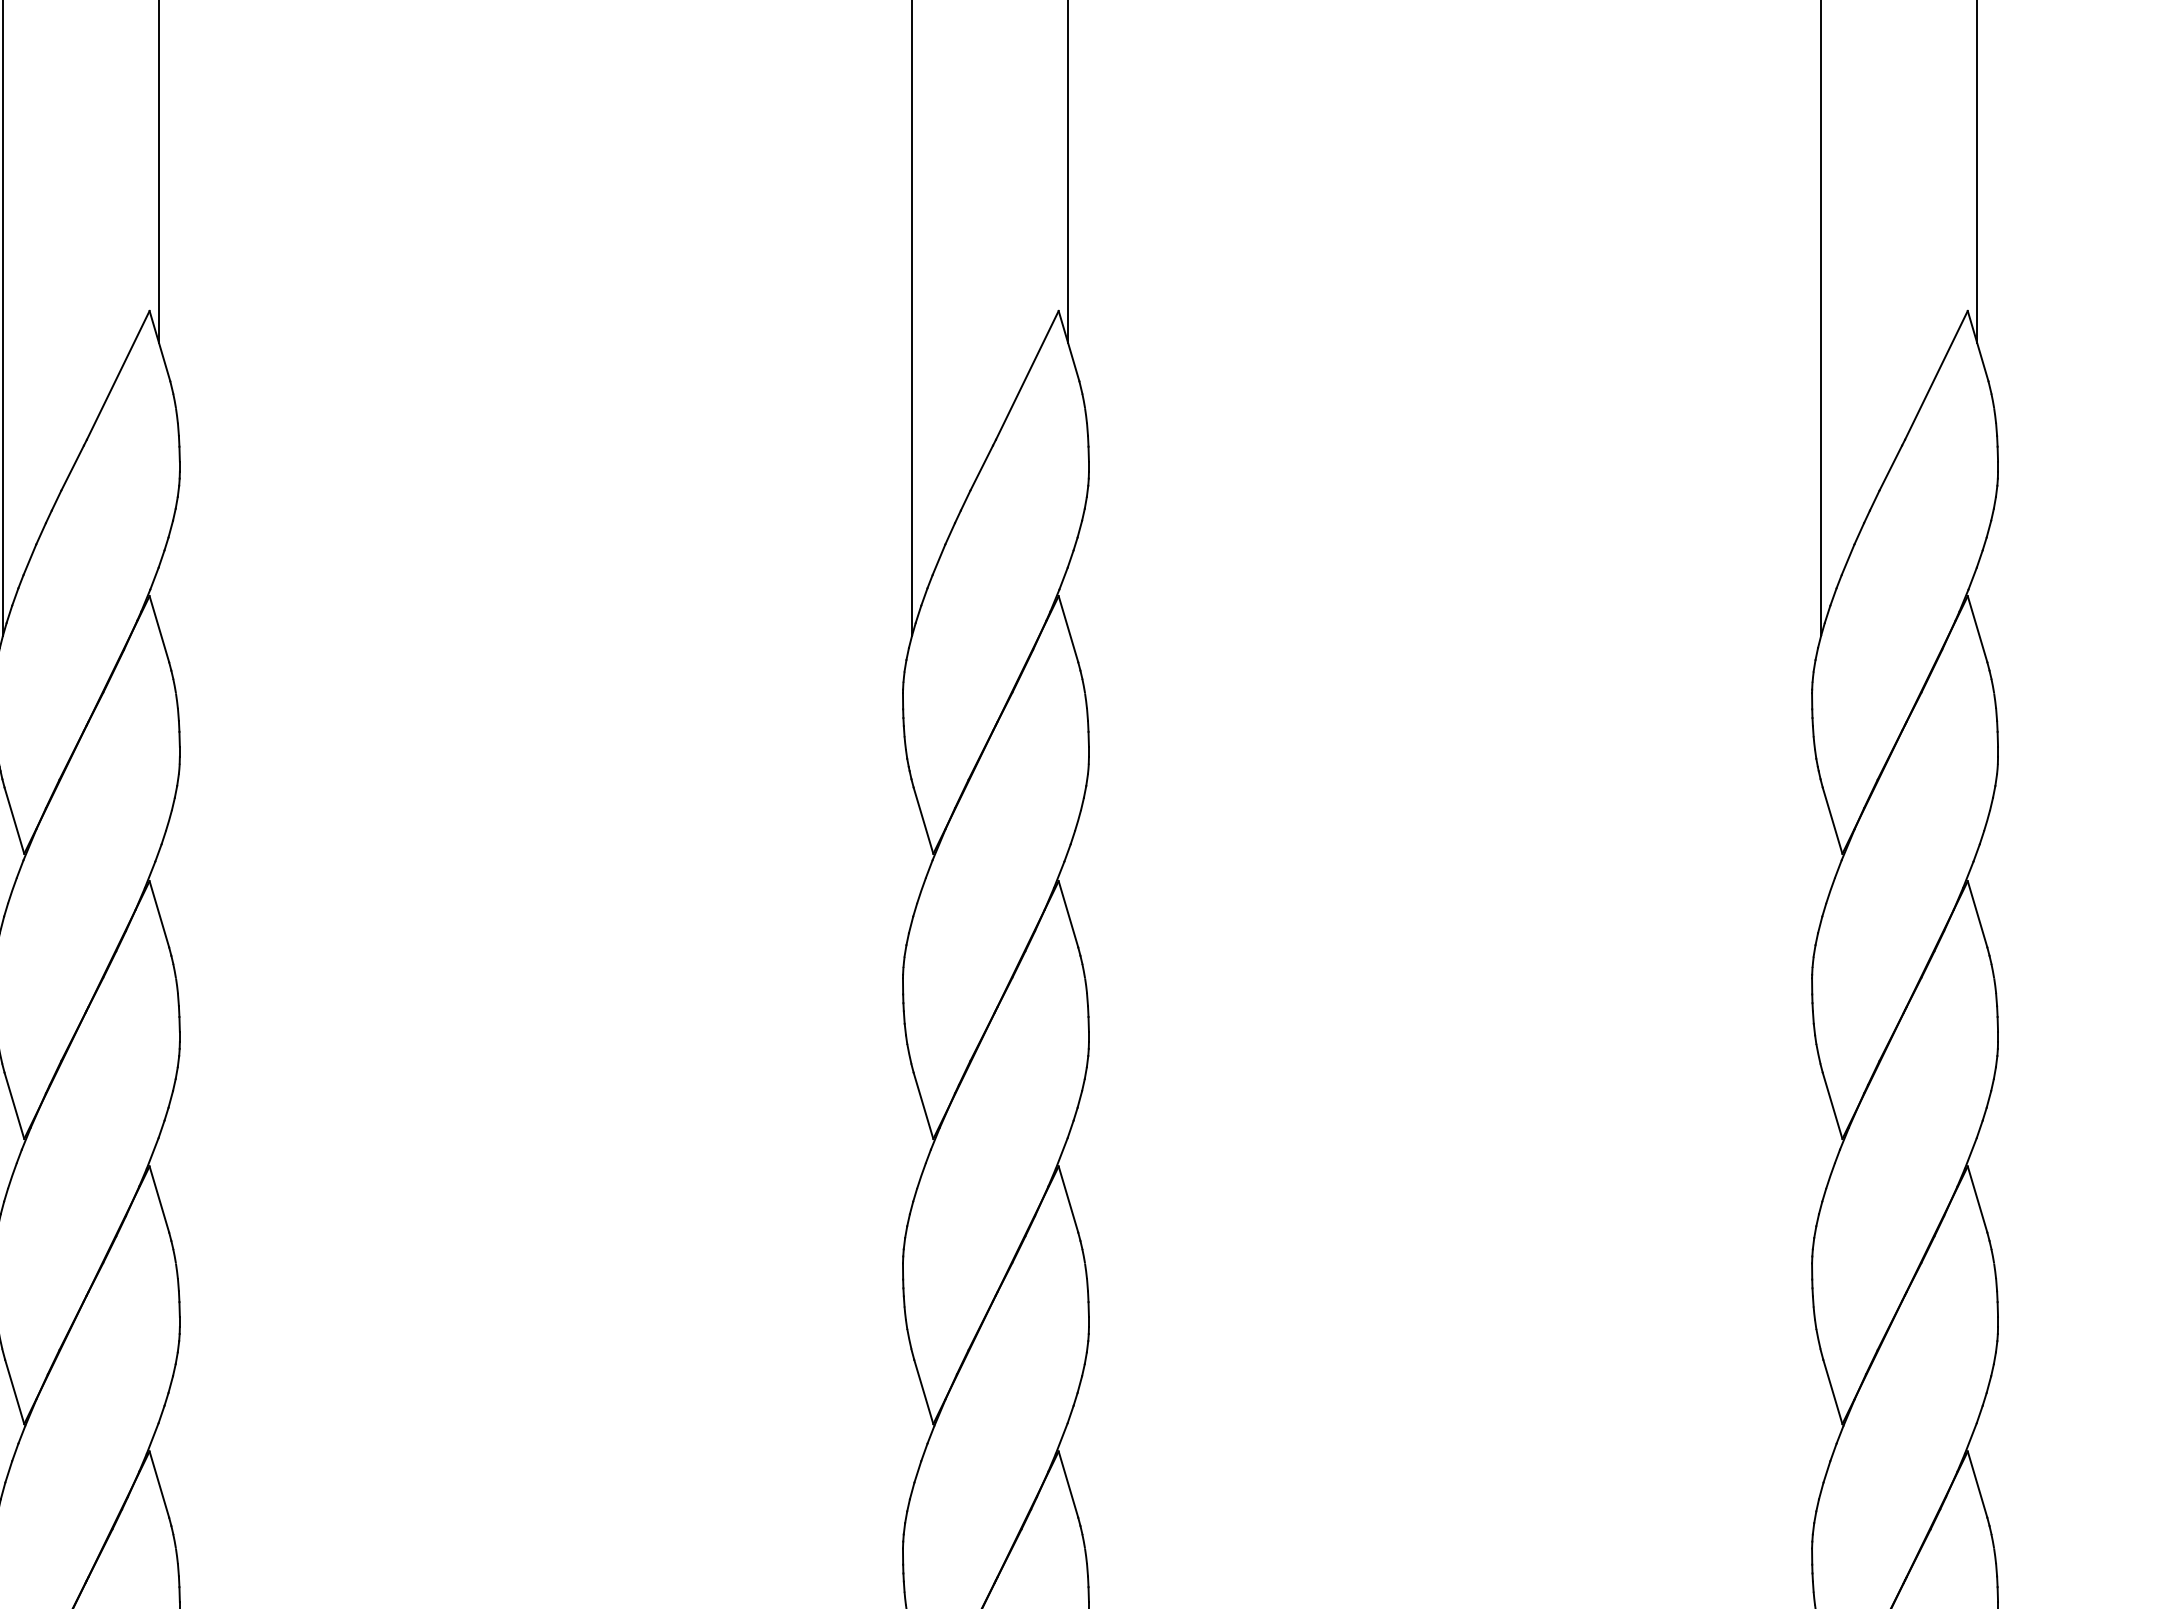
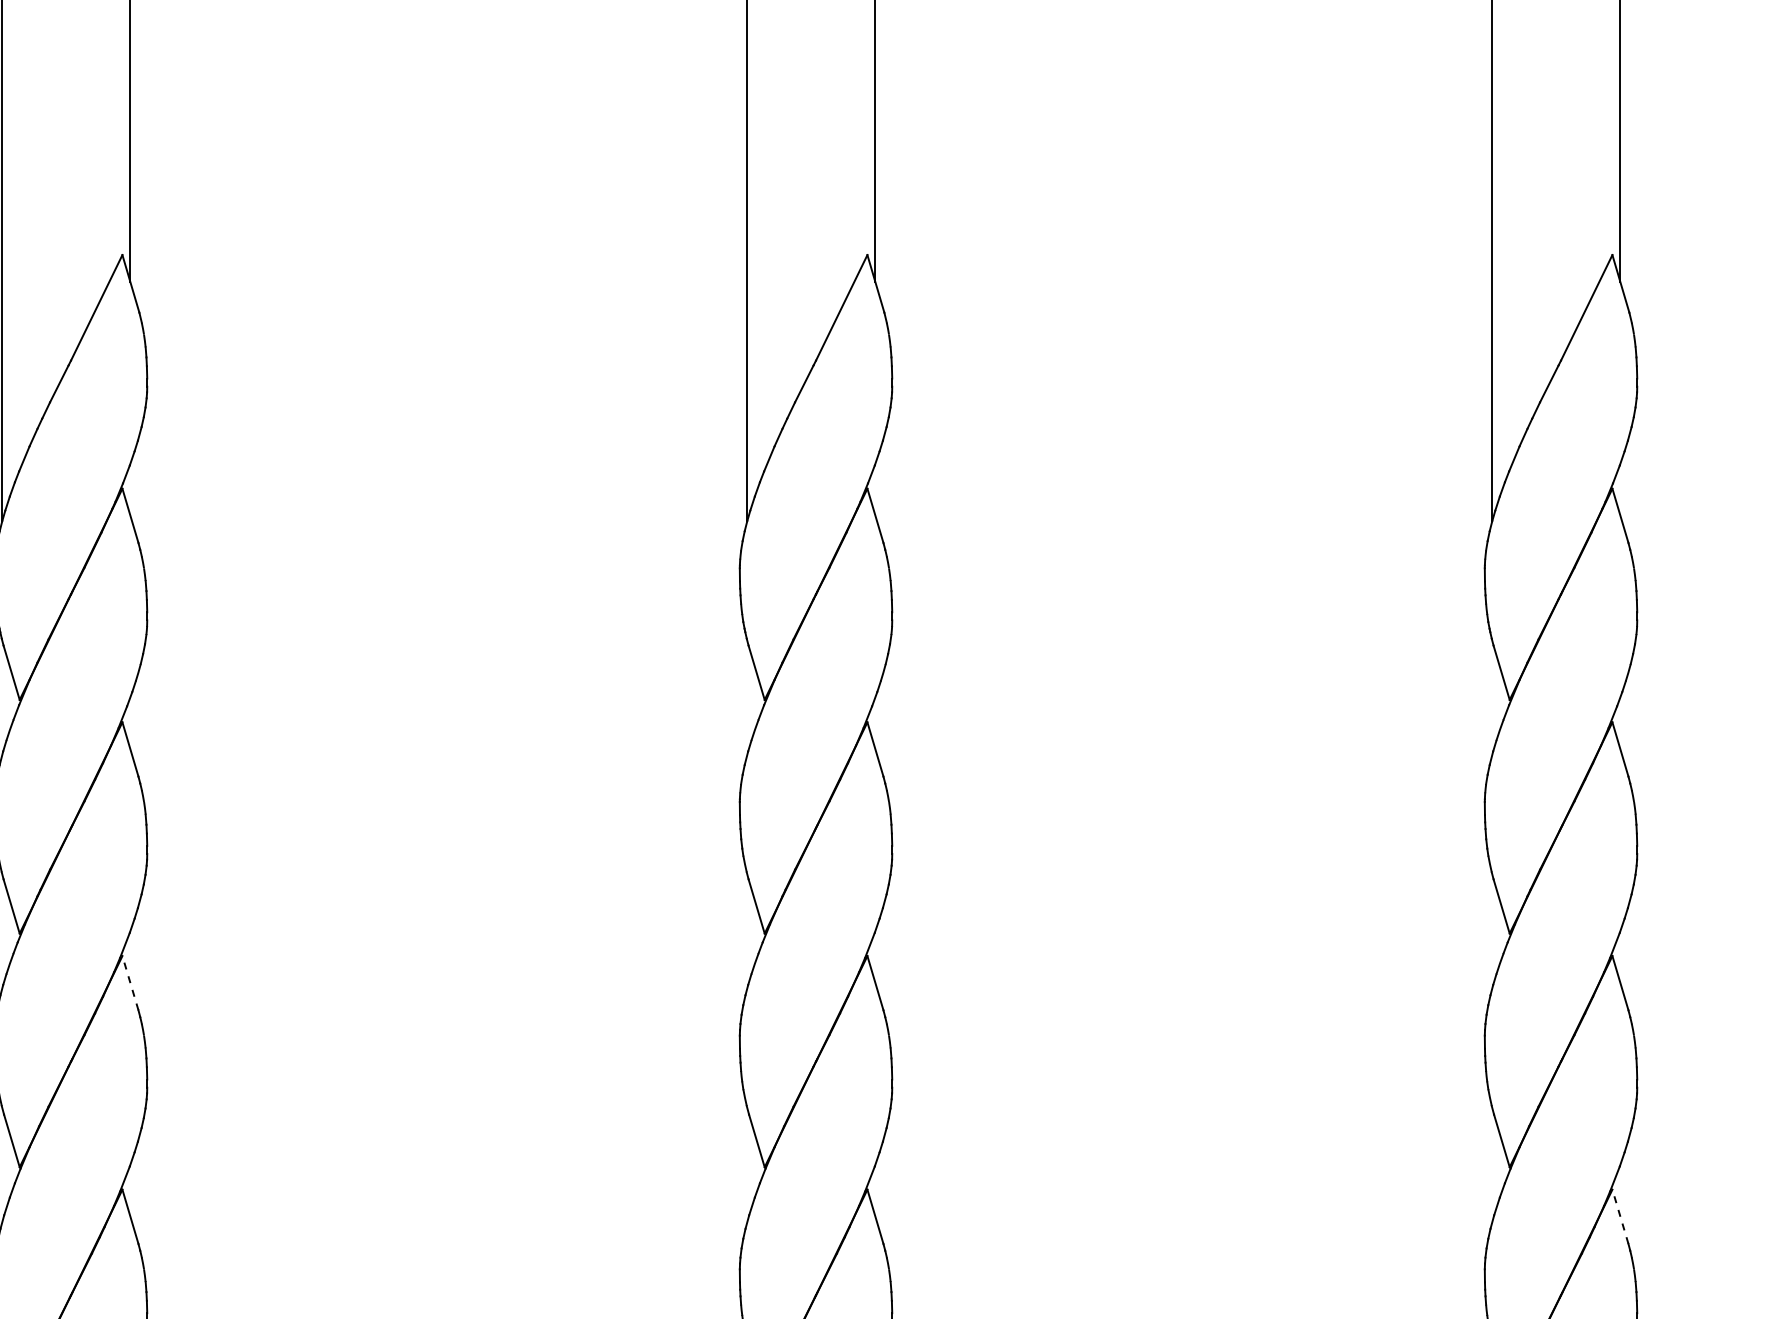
line: (159, 1199) -> (130, 983), solid -> dashed
line: (1977, 1484) -> (1620, 1216), solid -> dashed

